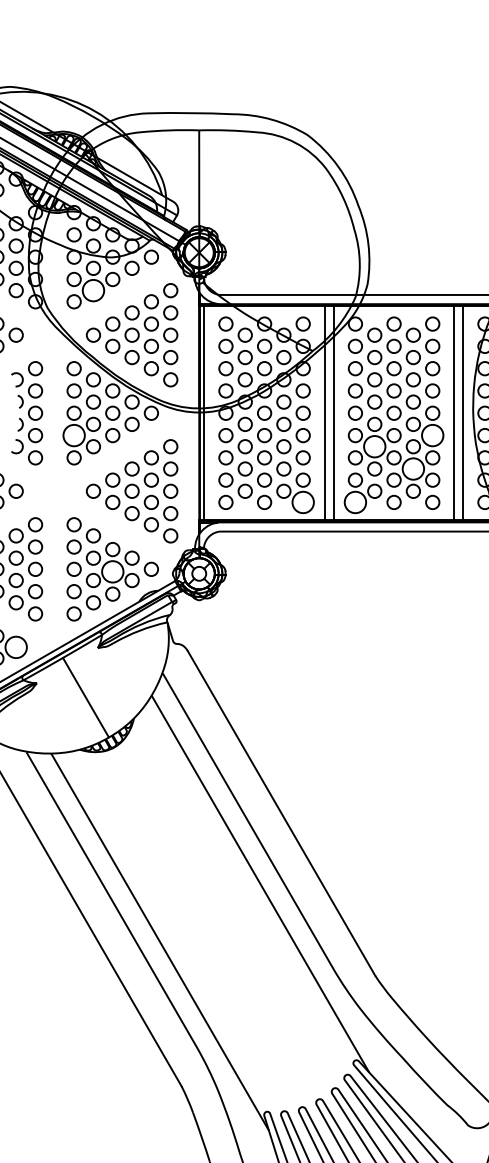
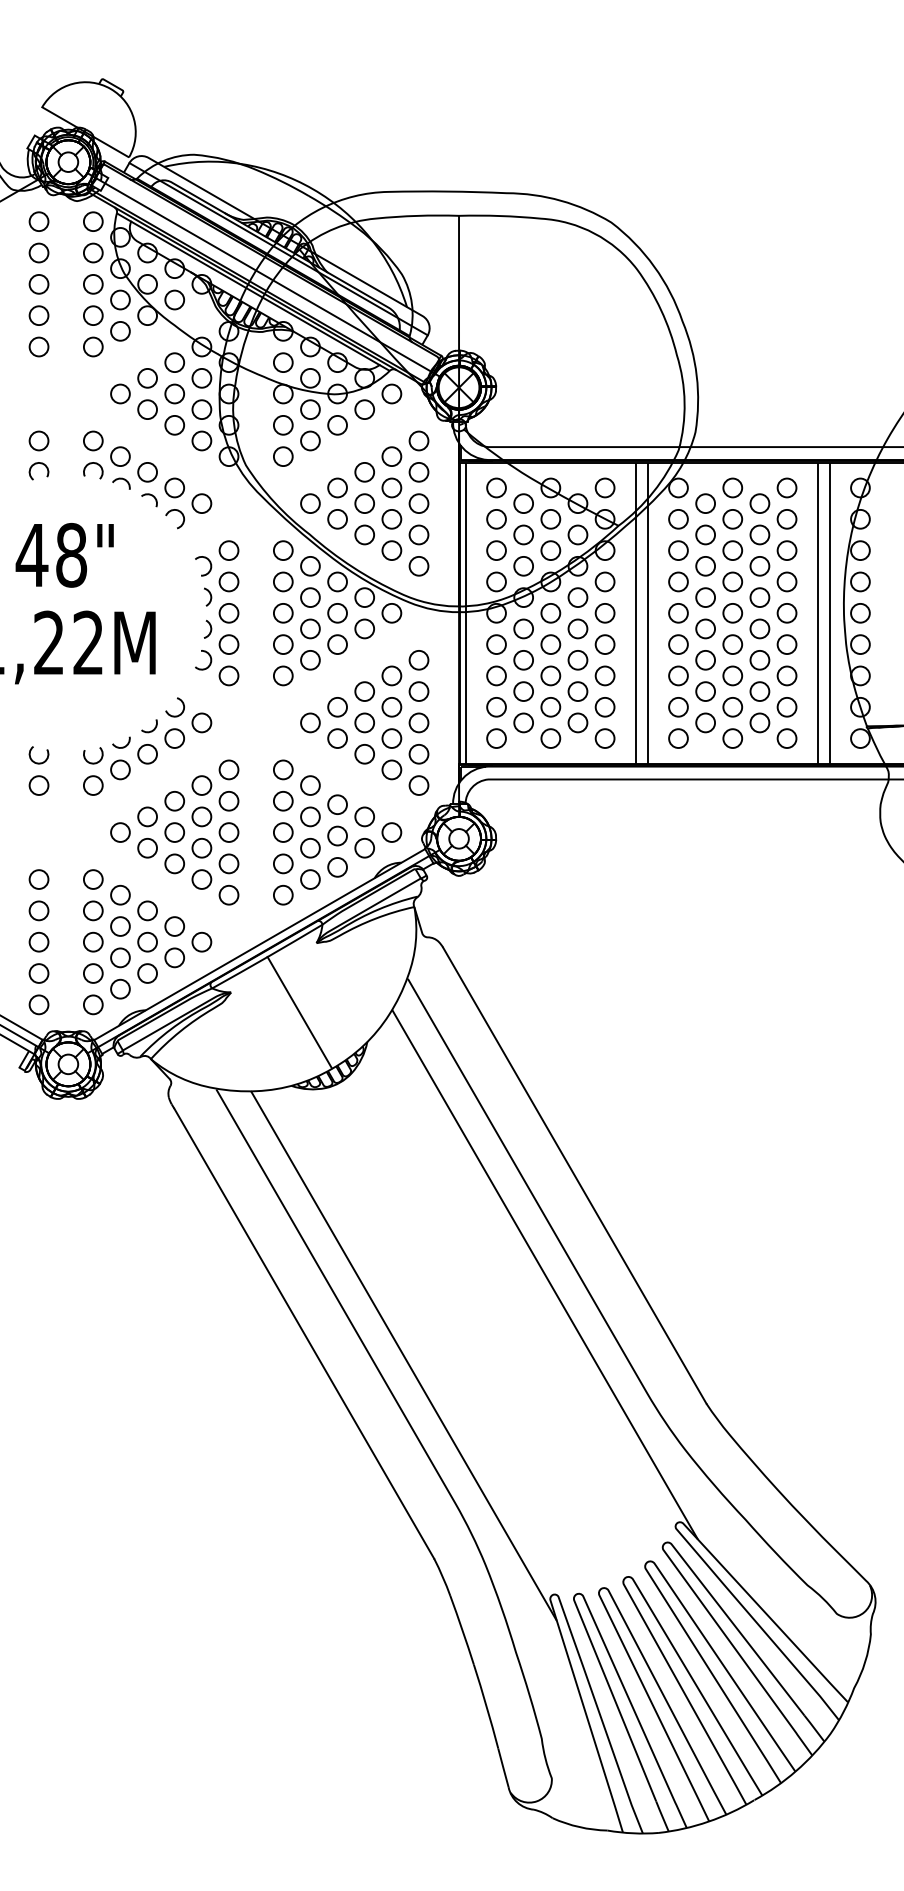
circle: (93, 290) -> (310, 440), size x0.62
circle: (73, 435) -> (282, 644), size x0.62
circle: (432, 435) -> (786, 644), size x0.62
circle: (374, 446) -> (705, 659), size x0.62
circle: (413, 468) -> (759, 691), size x0.62
circle: (302, 502) -> (604, 738), size x0.62
circle: (355, 502) -> (678, 738), size x0.62
circle: (112, 571) -> (337, 835), size x0.62
circle: (15, 646) -> (201, 941), size x0.62

